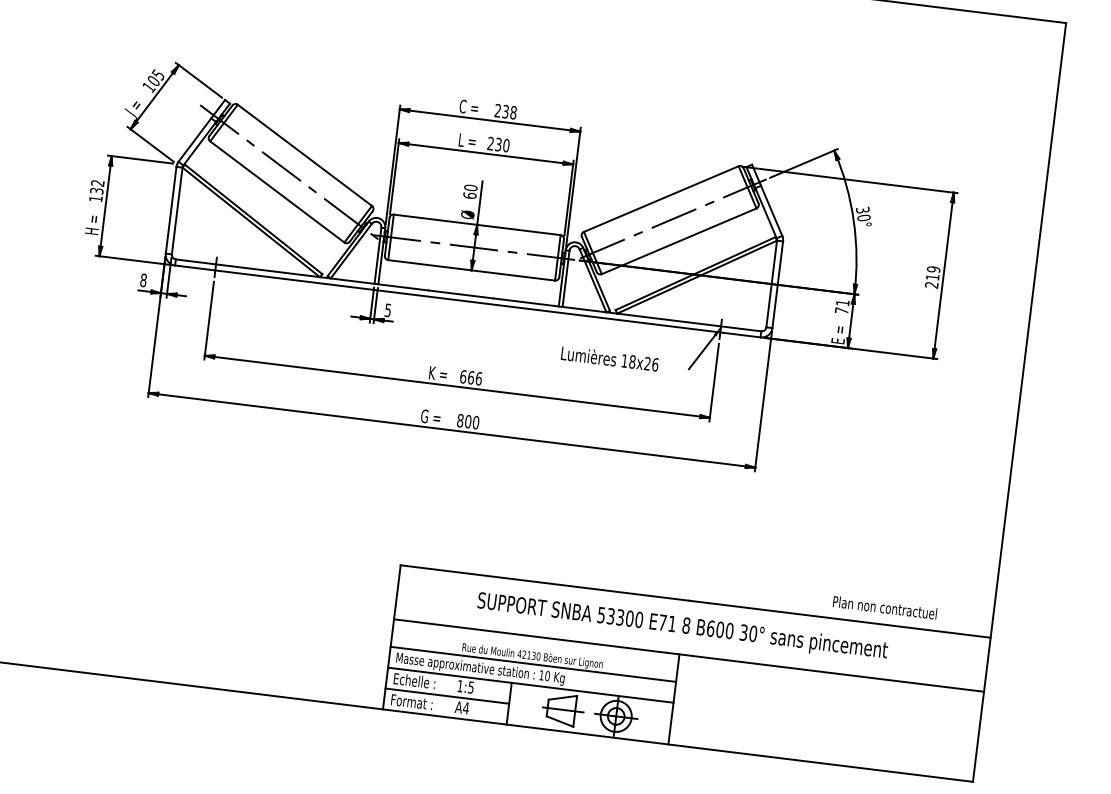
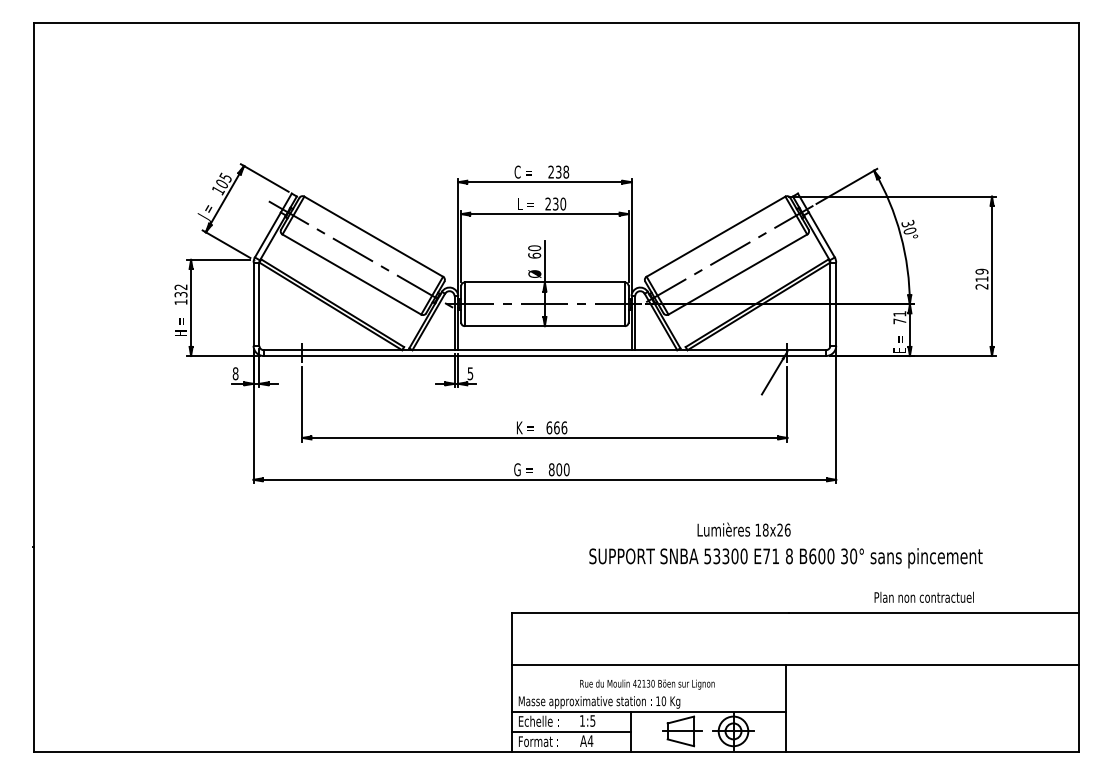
text: (609, 358) -> (743, 529), moved
text: (884, 606) -> (923, 596), moved
text: (682, 627) -> (785, 558), moved
line: (533, 664) -> (649, 691), removed

